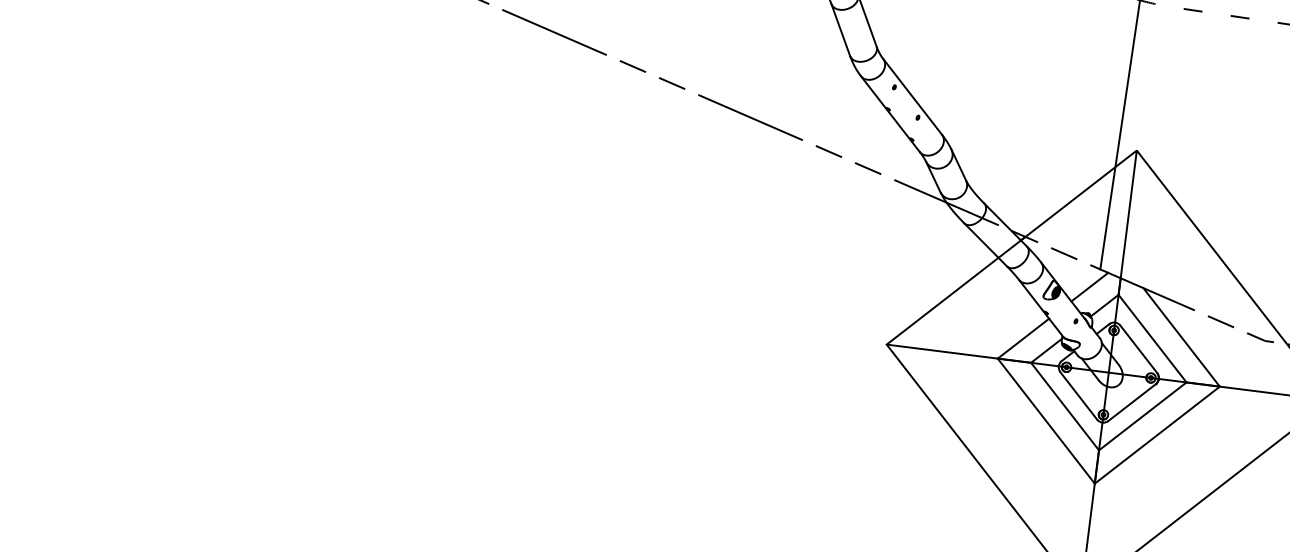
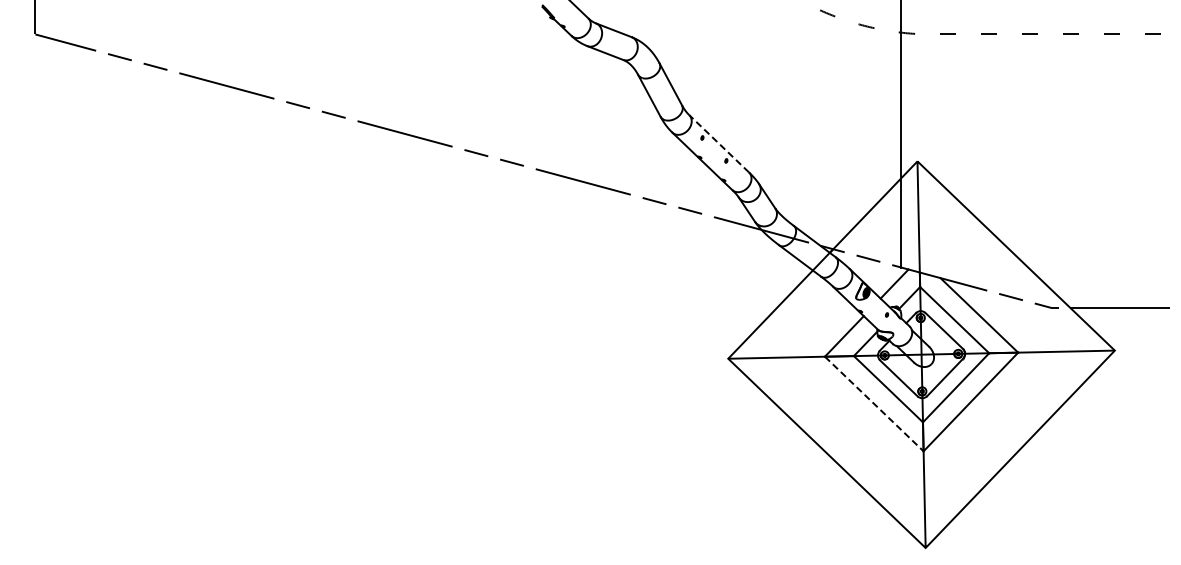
line: (911, 96) -> (718, 143), solid -> dashed
line: (1046, 421) -> (874, 404), solid -> dashed

